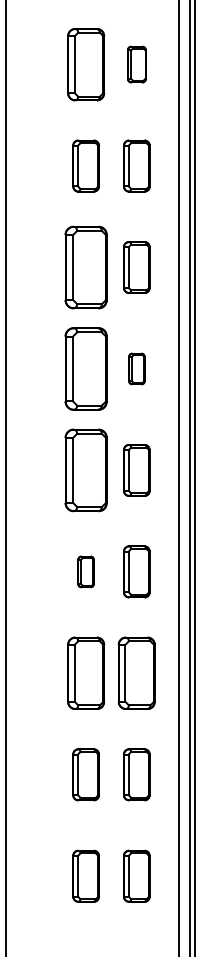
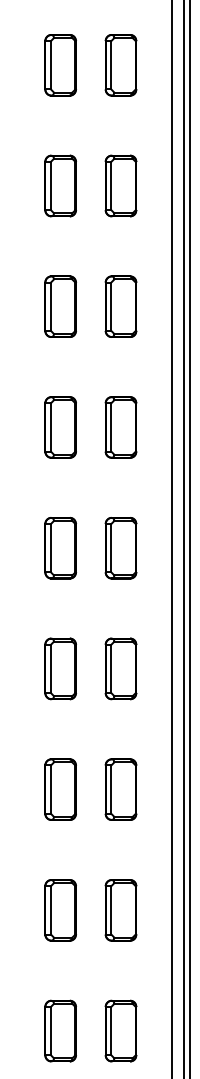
part: (85, 64) -> (59, 65), size x0.71
part: (136, 64) -> (120, 65), size x1.43
part: (85, 267) -> (59, 306), size x0.62
part: (85, 368) -> (59, 426), size x0.62
part: (136, 368) -> (120, 426), size x1.67
part: (85, 470) -> (59, 548), size x0.62
part: (85, 571) -> (59, 668), size x1.67
part: (85, 673) -> (59, 789), size x0.71
part: (136, 673) -> (120, 789), size x0.71

